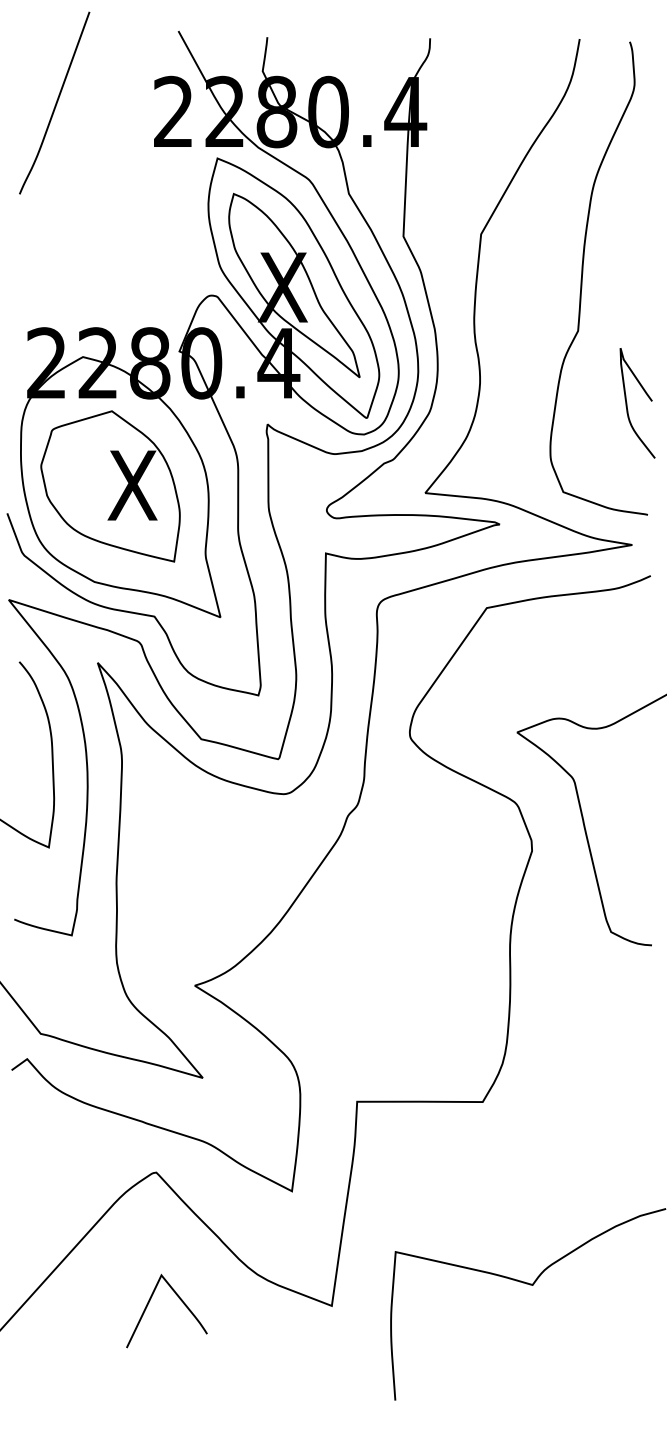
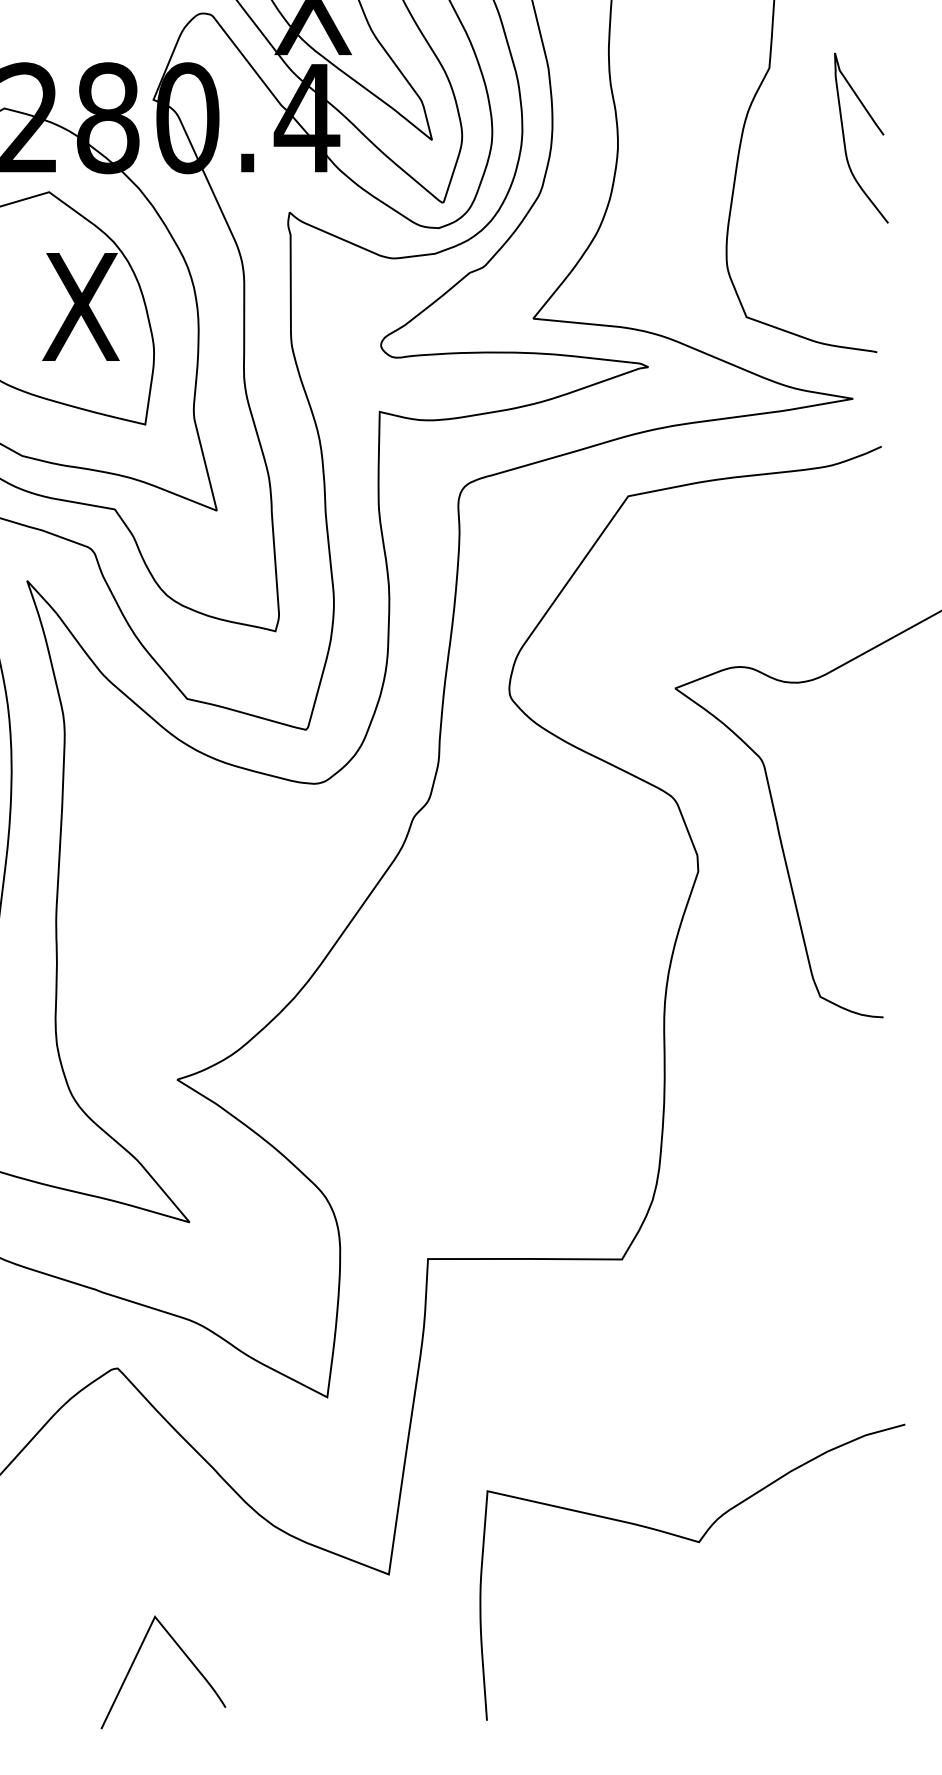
curve: (627, 403) -> (845, 138), moved
curve: (179, 1299) -> (182, 1654), moved

